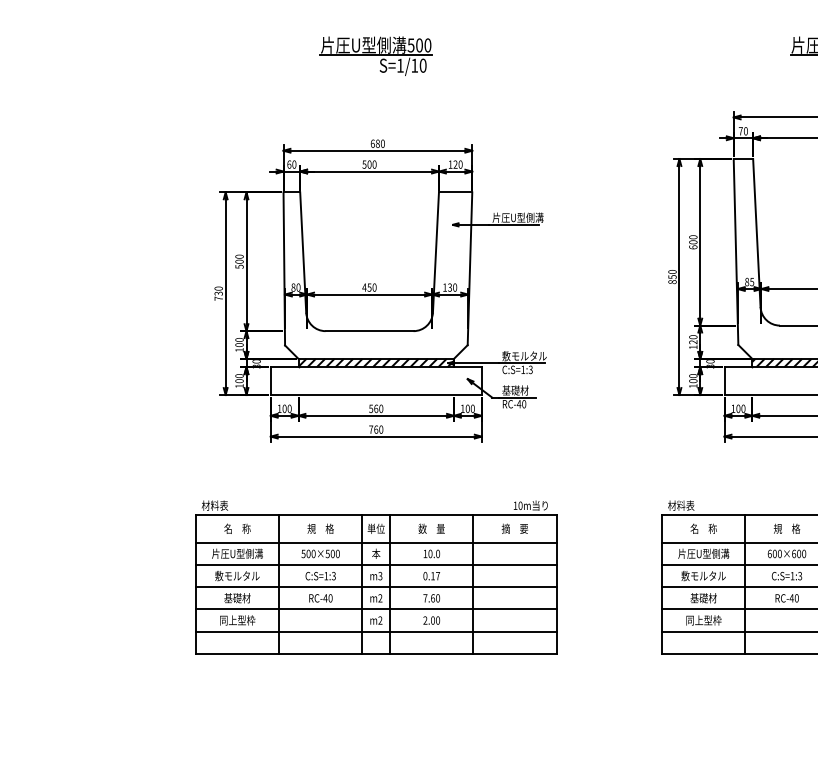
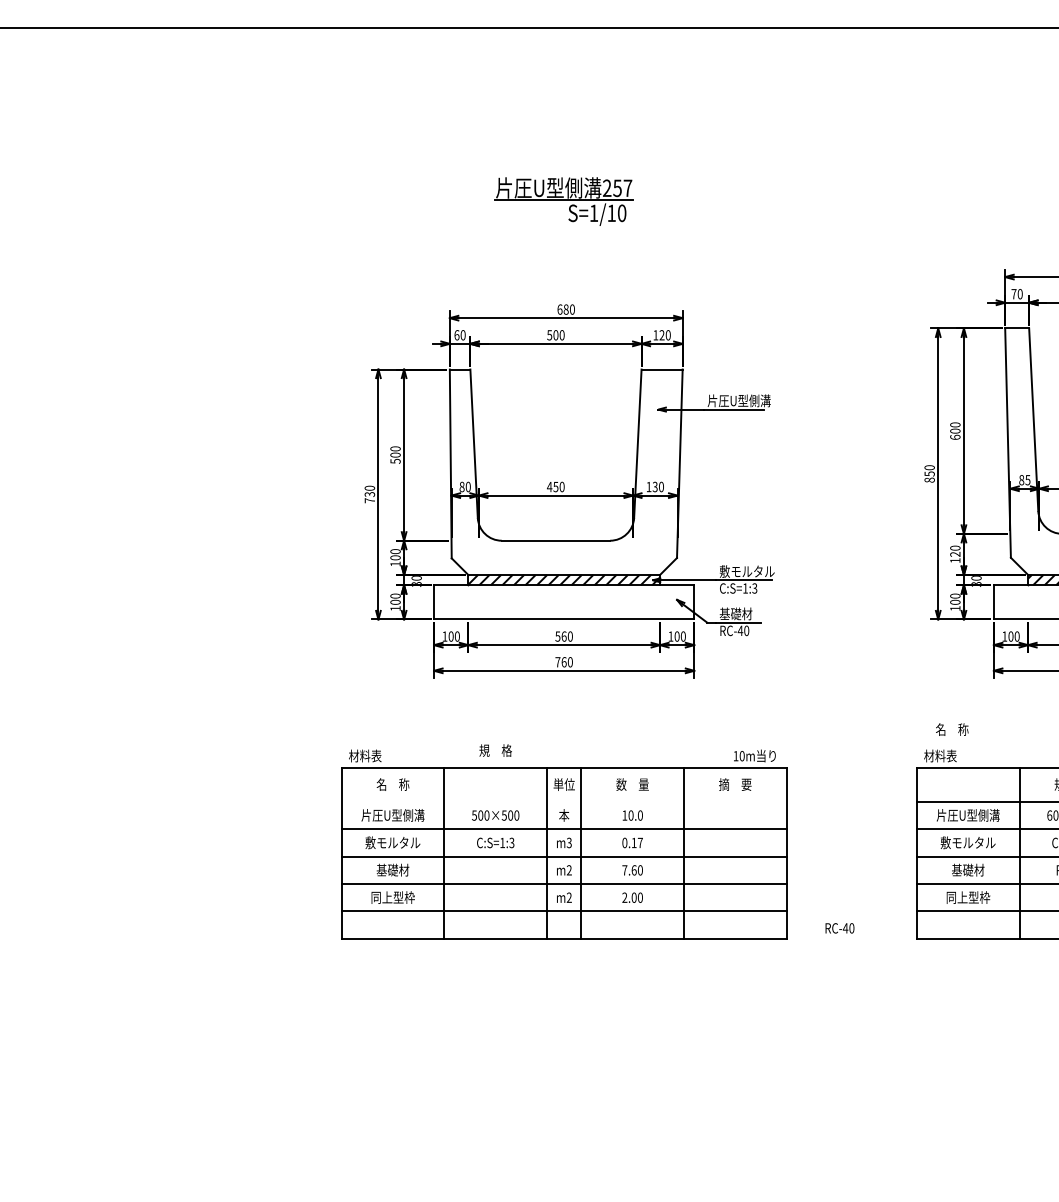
text: (419, 45) -> (617, 188), 500 -> 257
text: (320, 528) -> (495, 750), moved
text: (703, 528) -> (952, 729), moved
line: (375, 542) -> (563, 801), removed
text: (320, 598) -> (839, 928), moved

